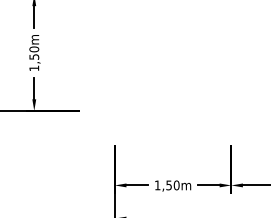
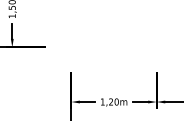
text: (168, 185) -> (110, 102), 1,50m -> 1,20m

